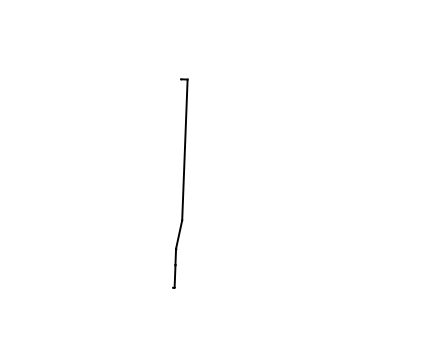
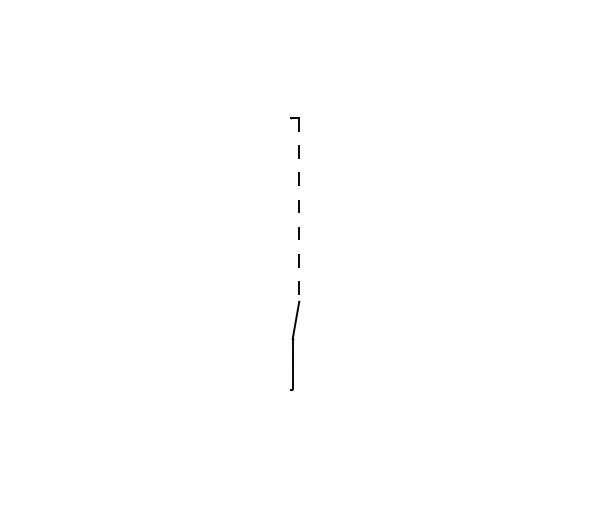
line: (185, 149) -> (299, 209), solid -> dashed

